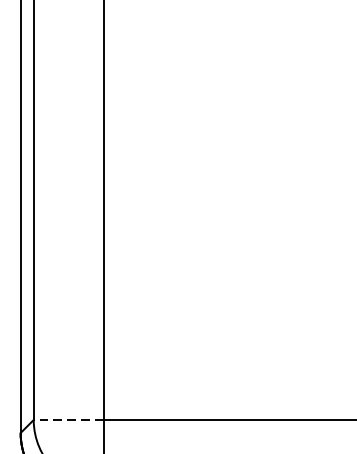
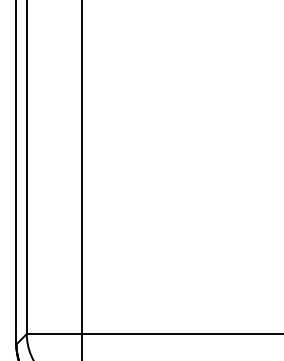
line: (68, 420) -> (54, 334), dashed -> solid

